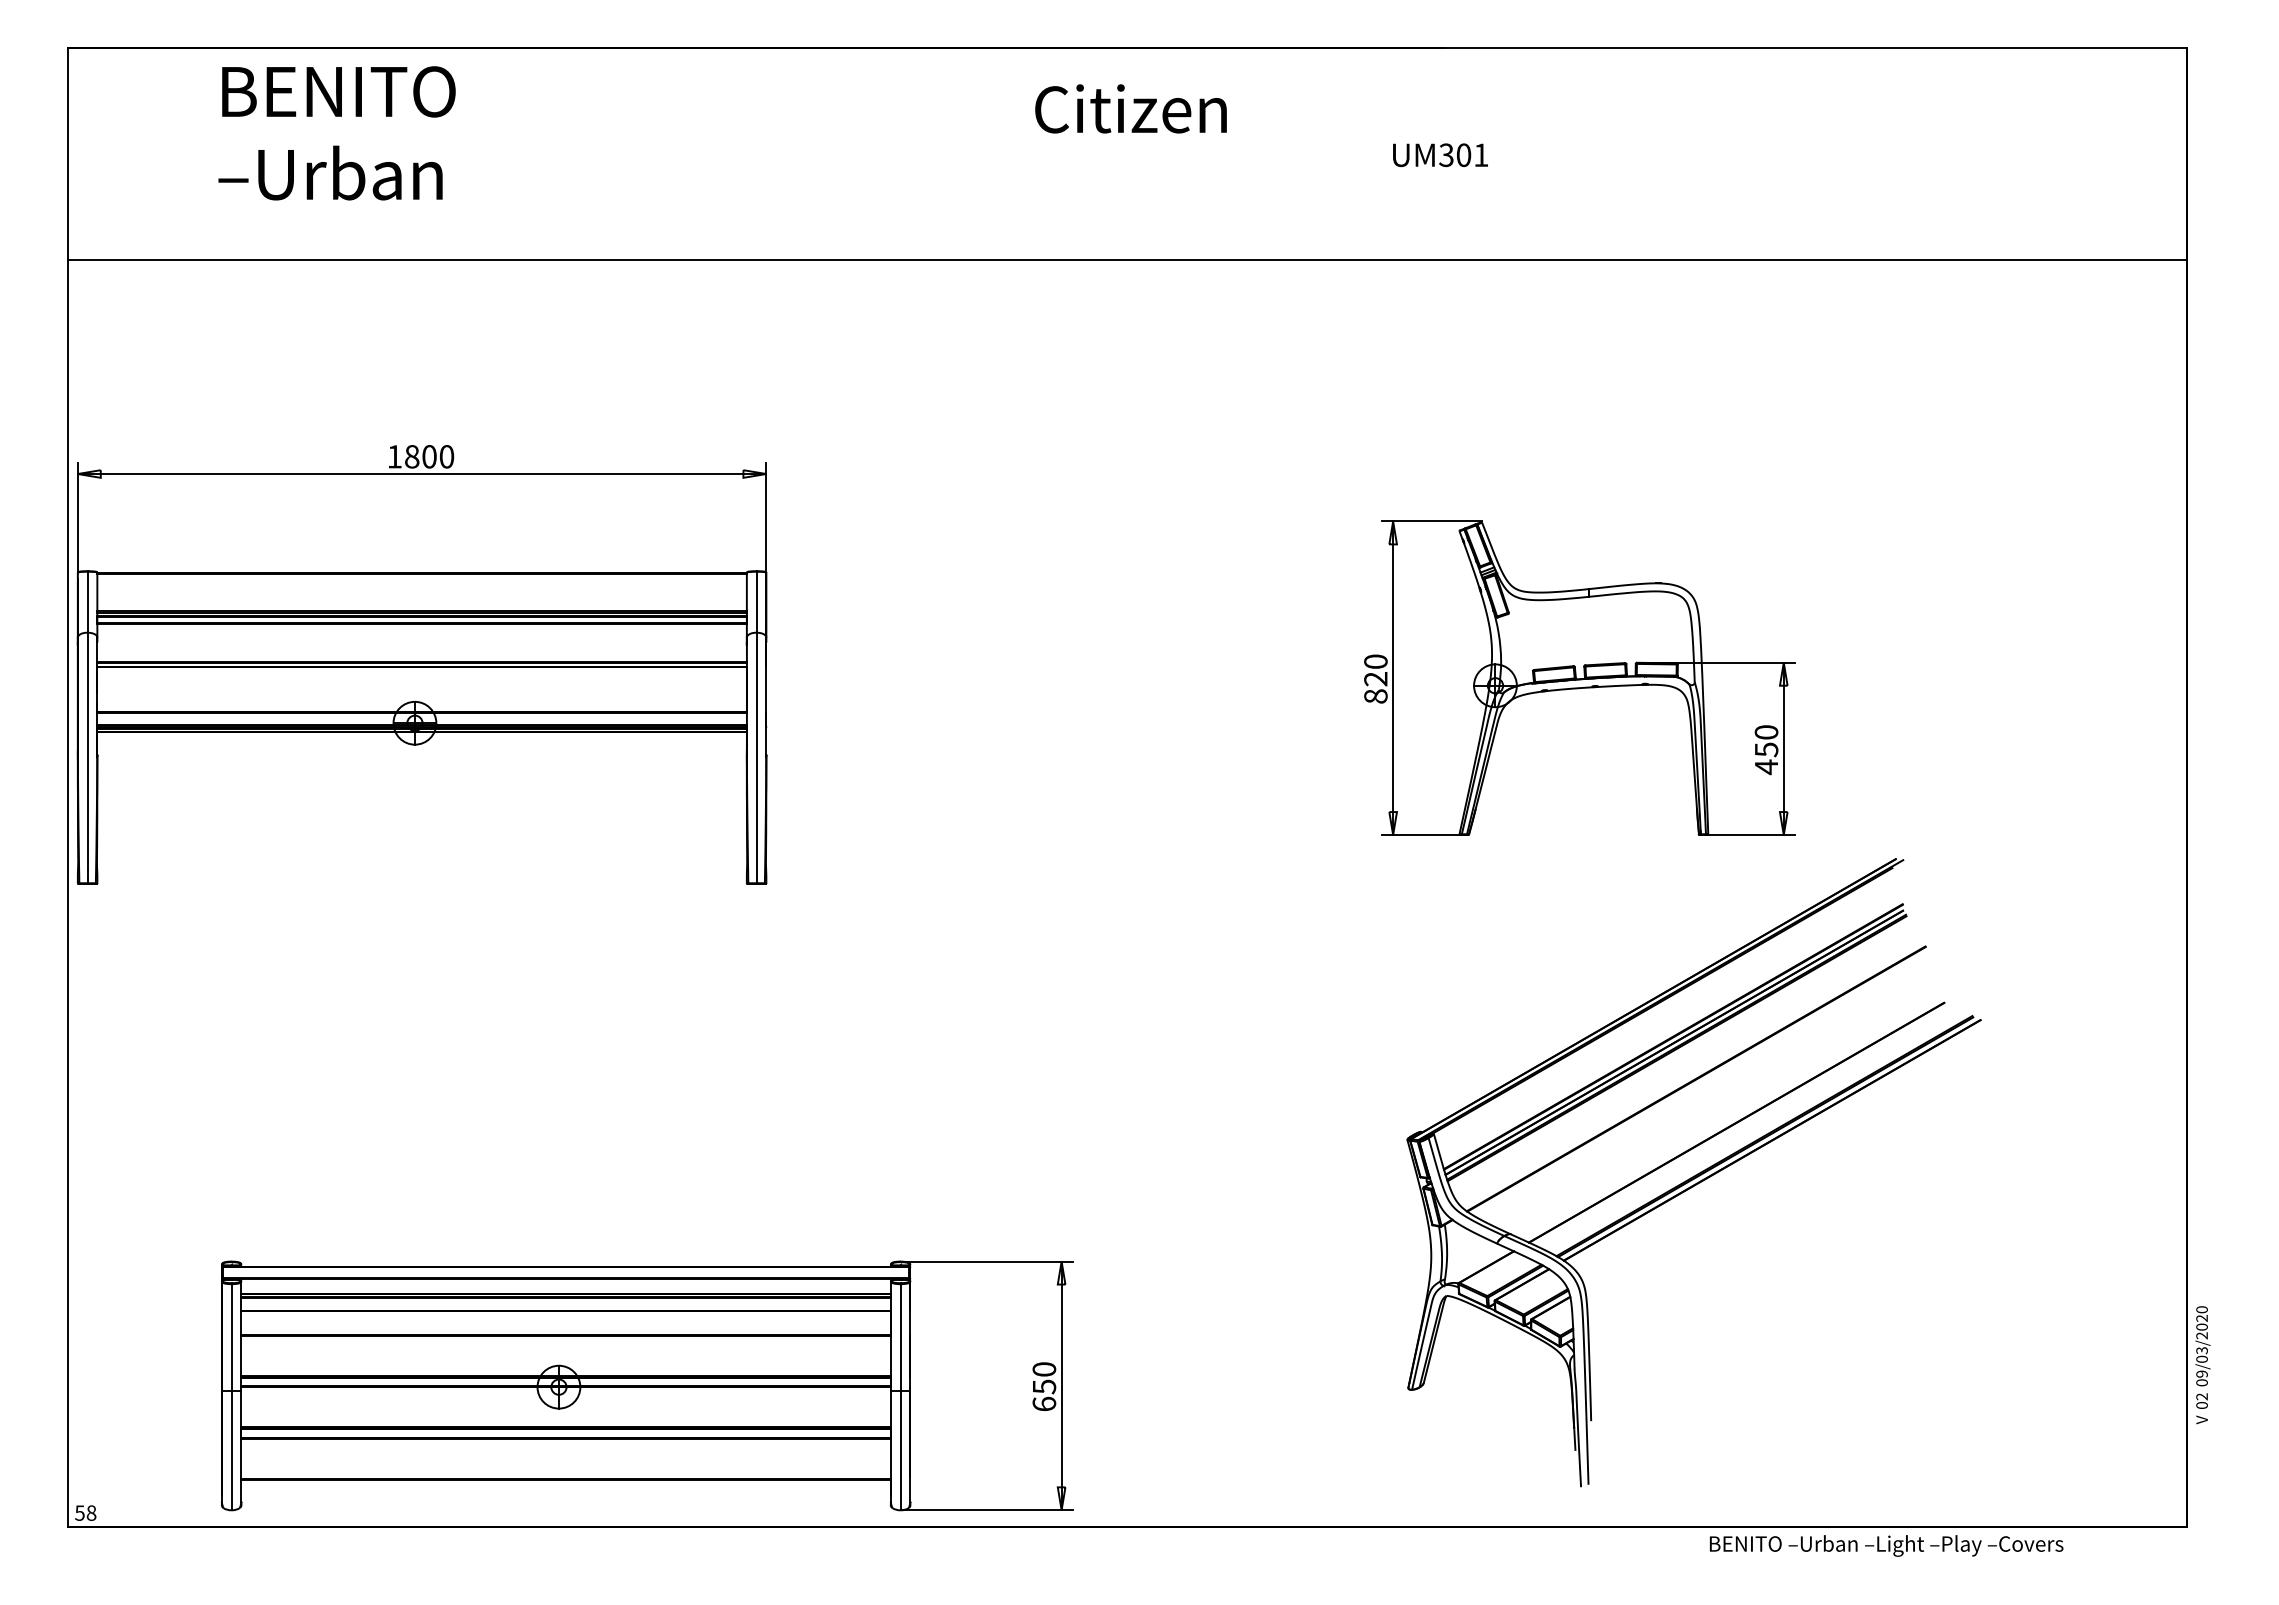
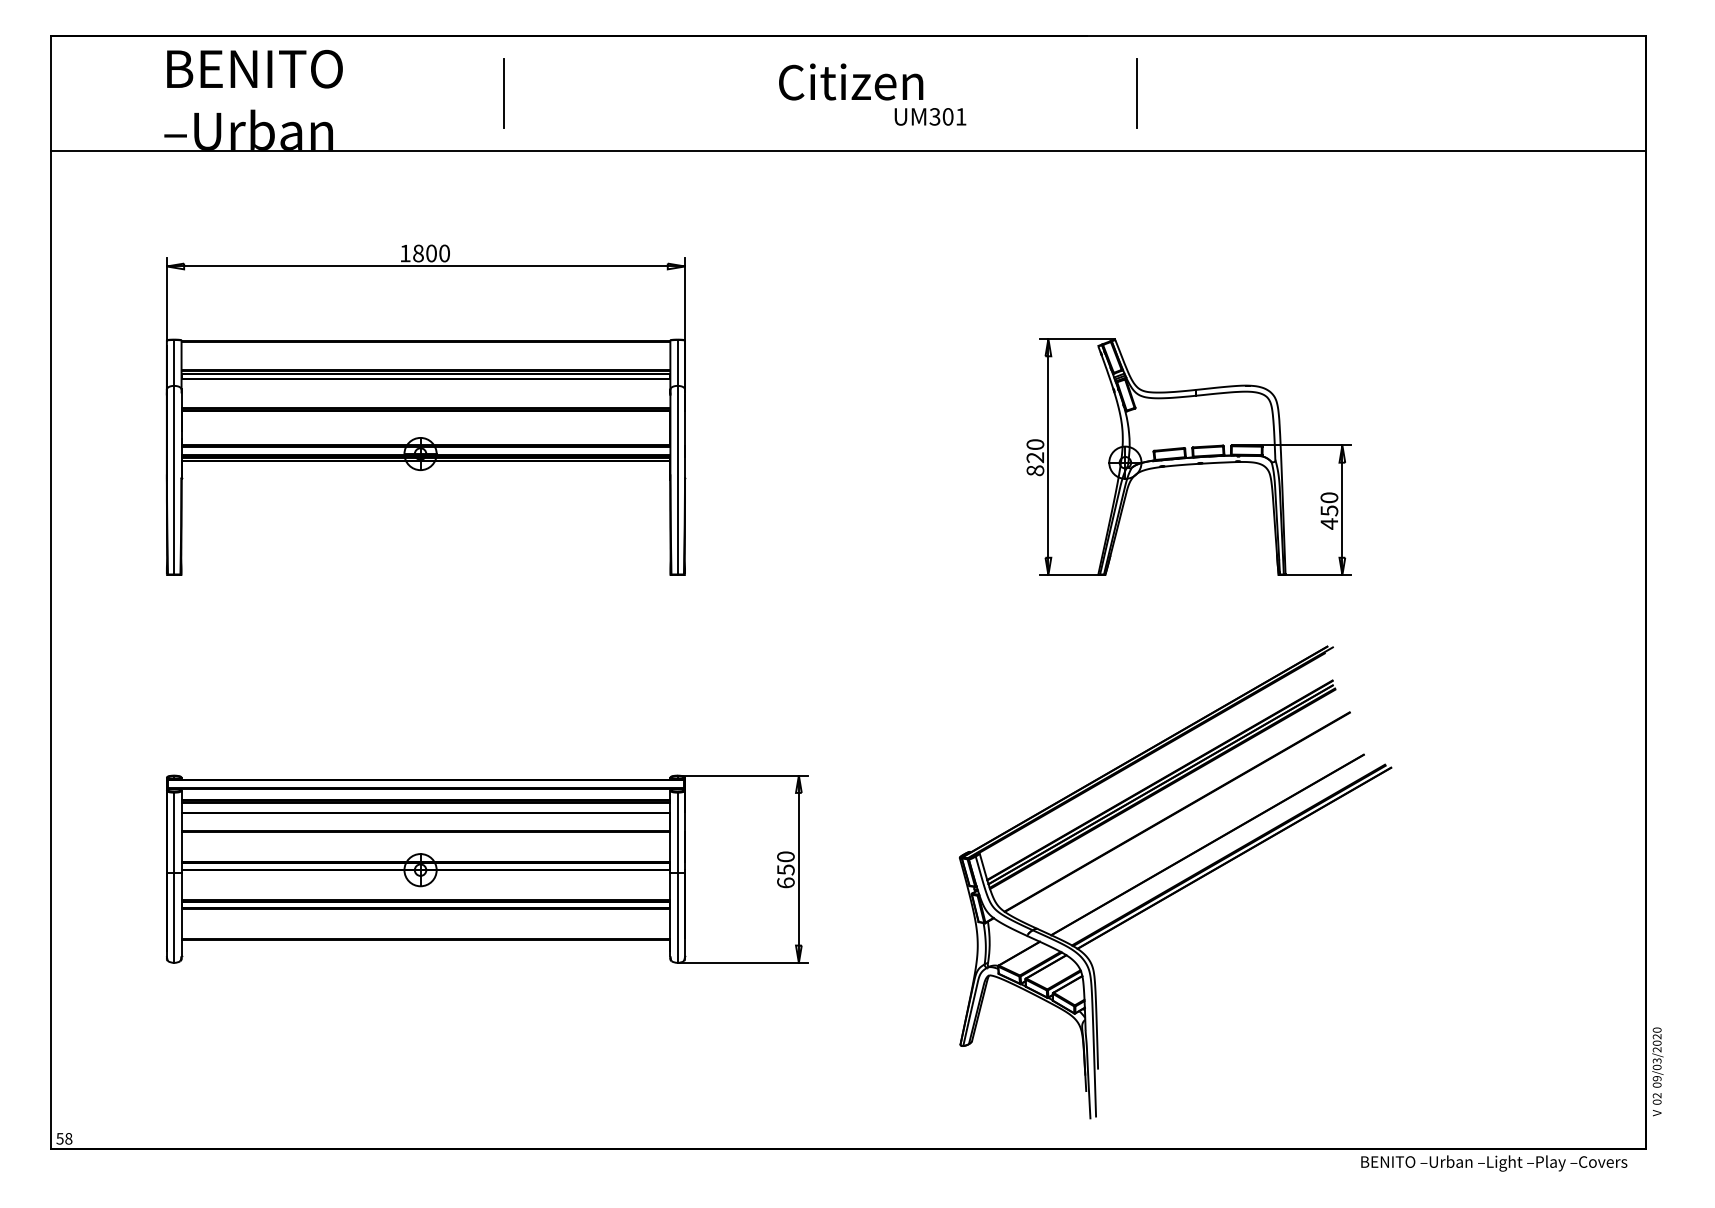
line: (669, 124) -> (503, 93), added
line: (1510, 124) -> (1136, 93), added
text: (1440, 155) -> (930, 117), moved
line: (1127, 260) -> (848, 151), moved
part: (421, 664) -> (425, 409), moved
part: (1579, 677) -> (1188, 456), moved
part: (1693, 1172) -> (1175, 882), moved
text: (2202, 1365) -> (1657, 1072), moved
part: (646, 1385) -> (486, 868), moved
text: (1886, 1545) -> (1494, 1163), moved

